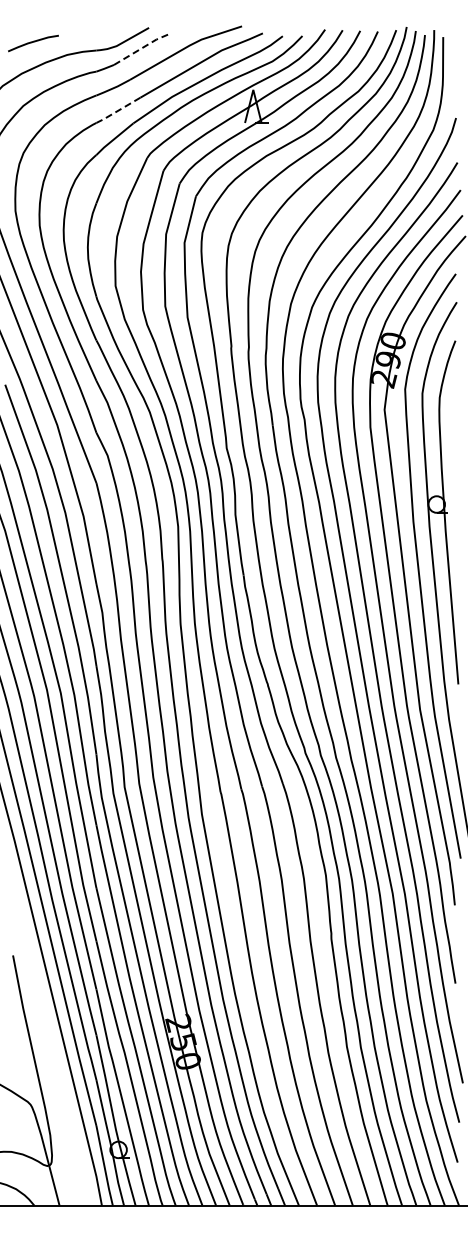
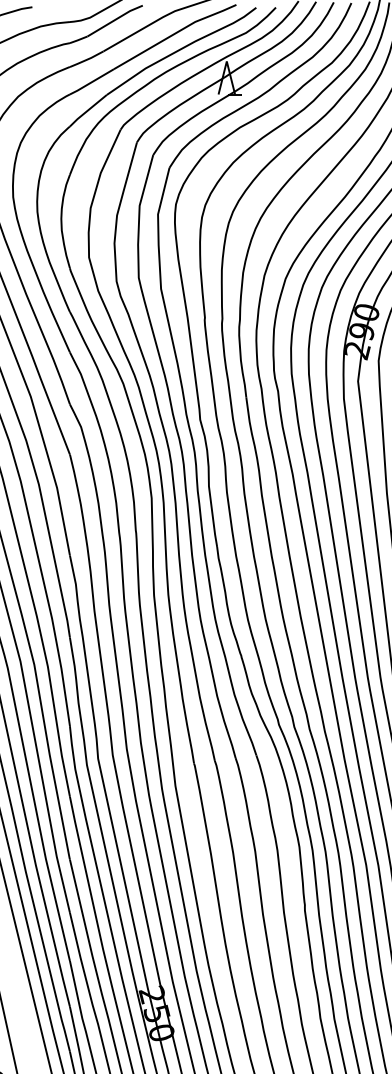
line: (142, 48) -> (116, 20), dashed -> solid
line: (117, 111) -> (91, 83), dashed -> solid

